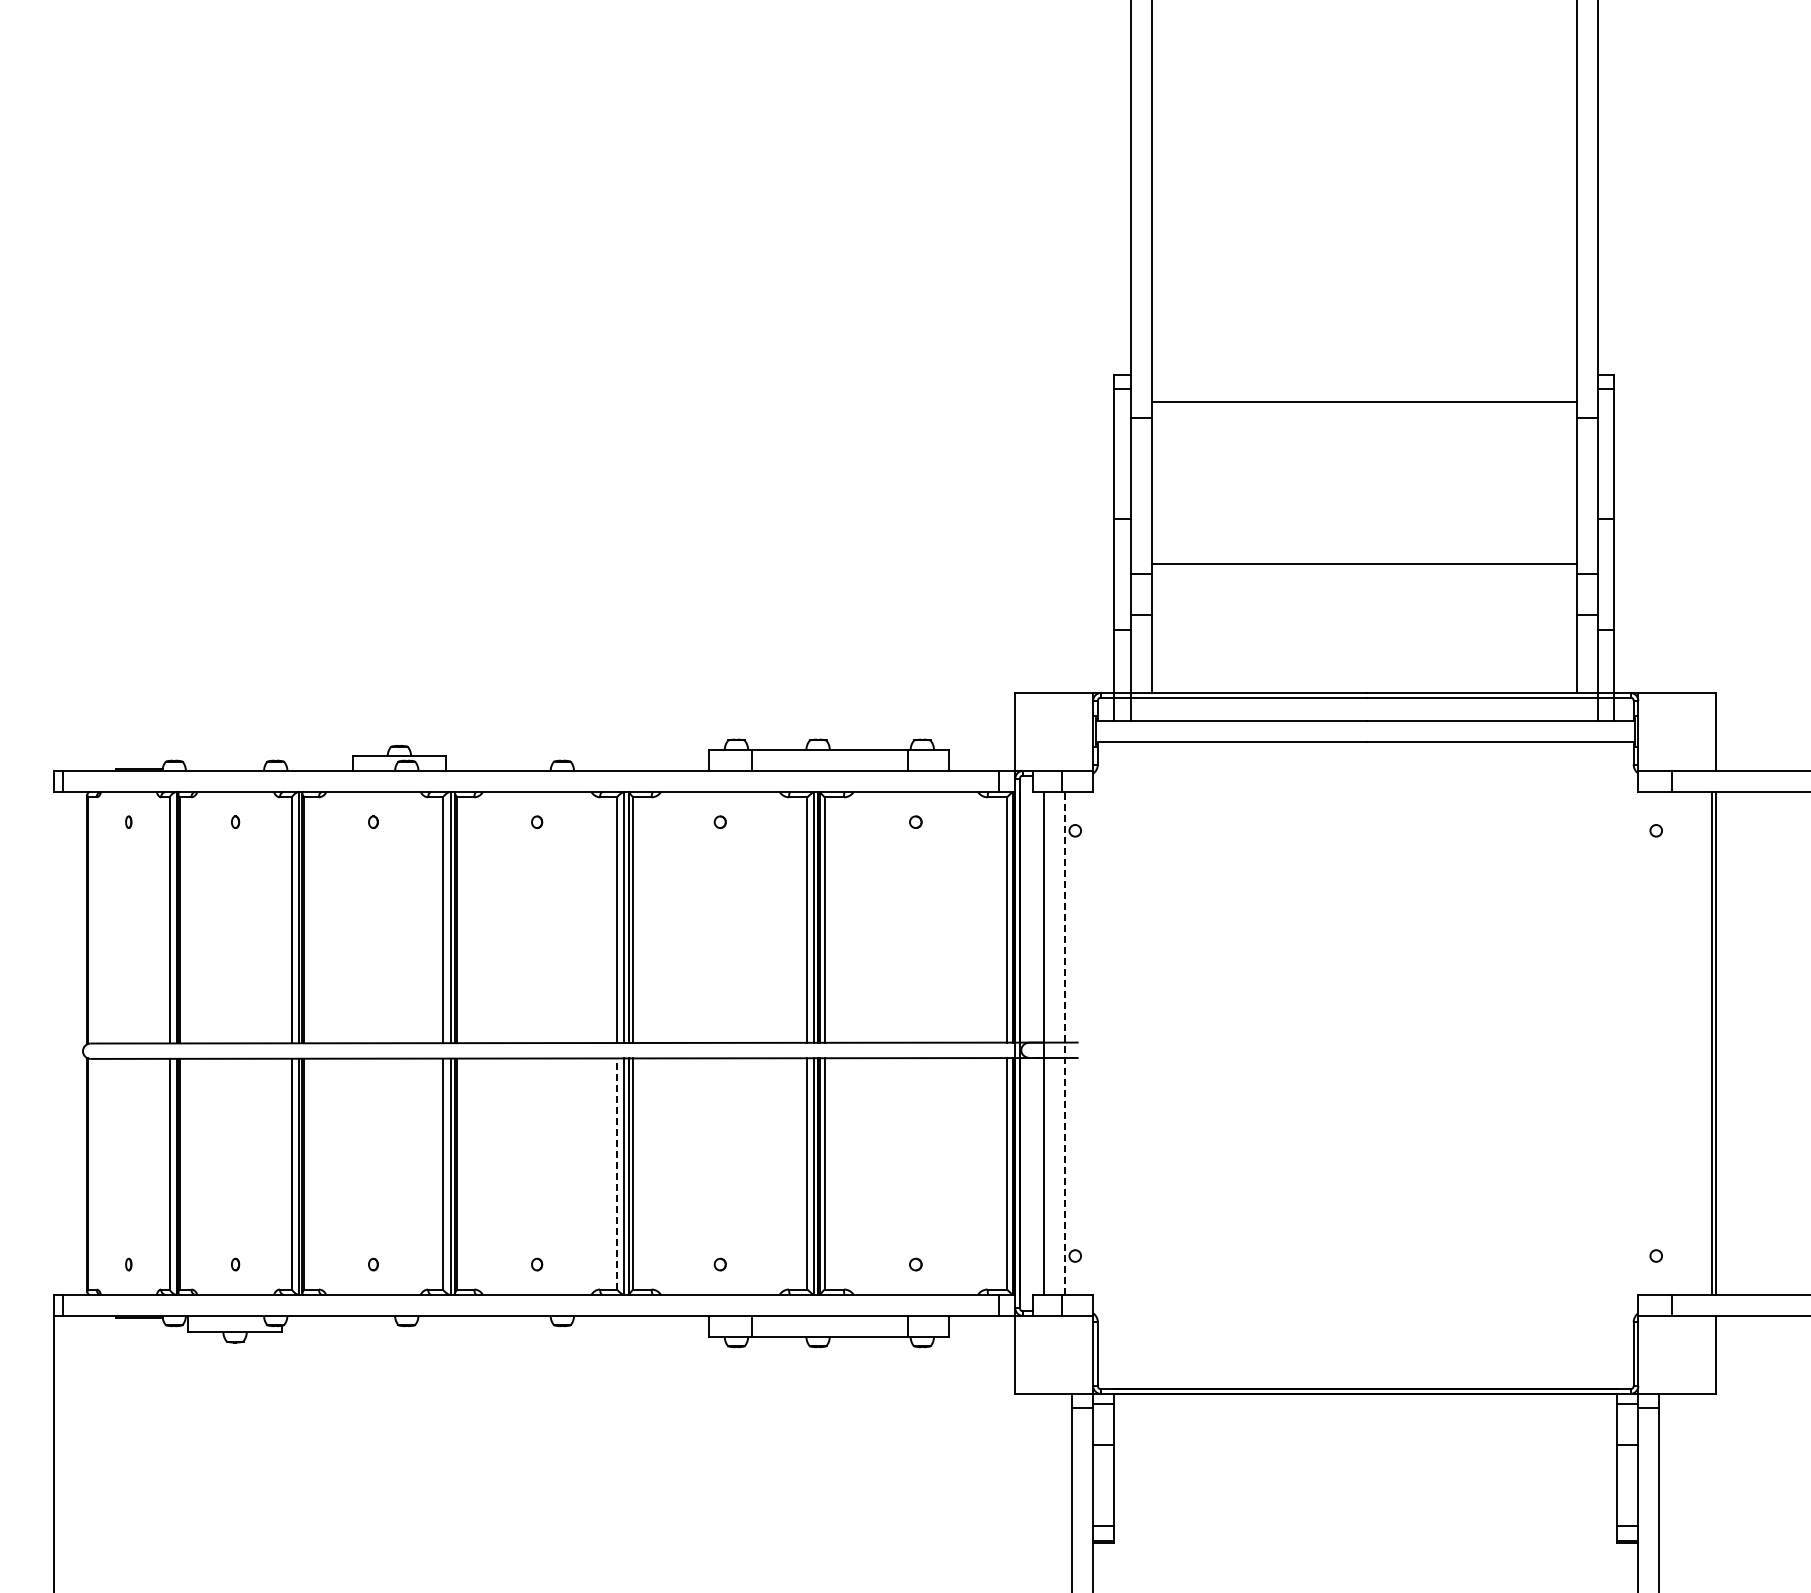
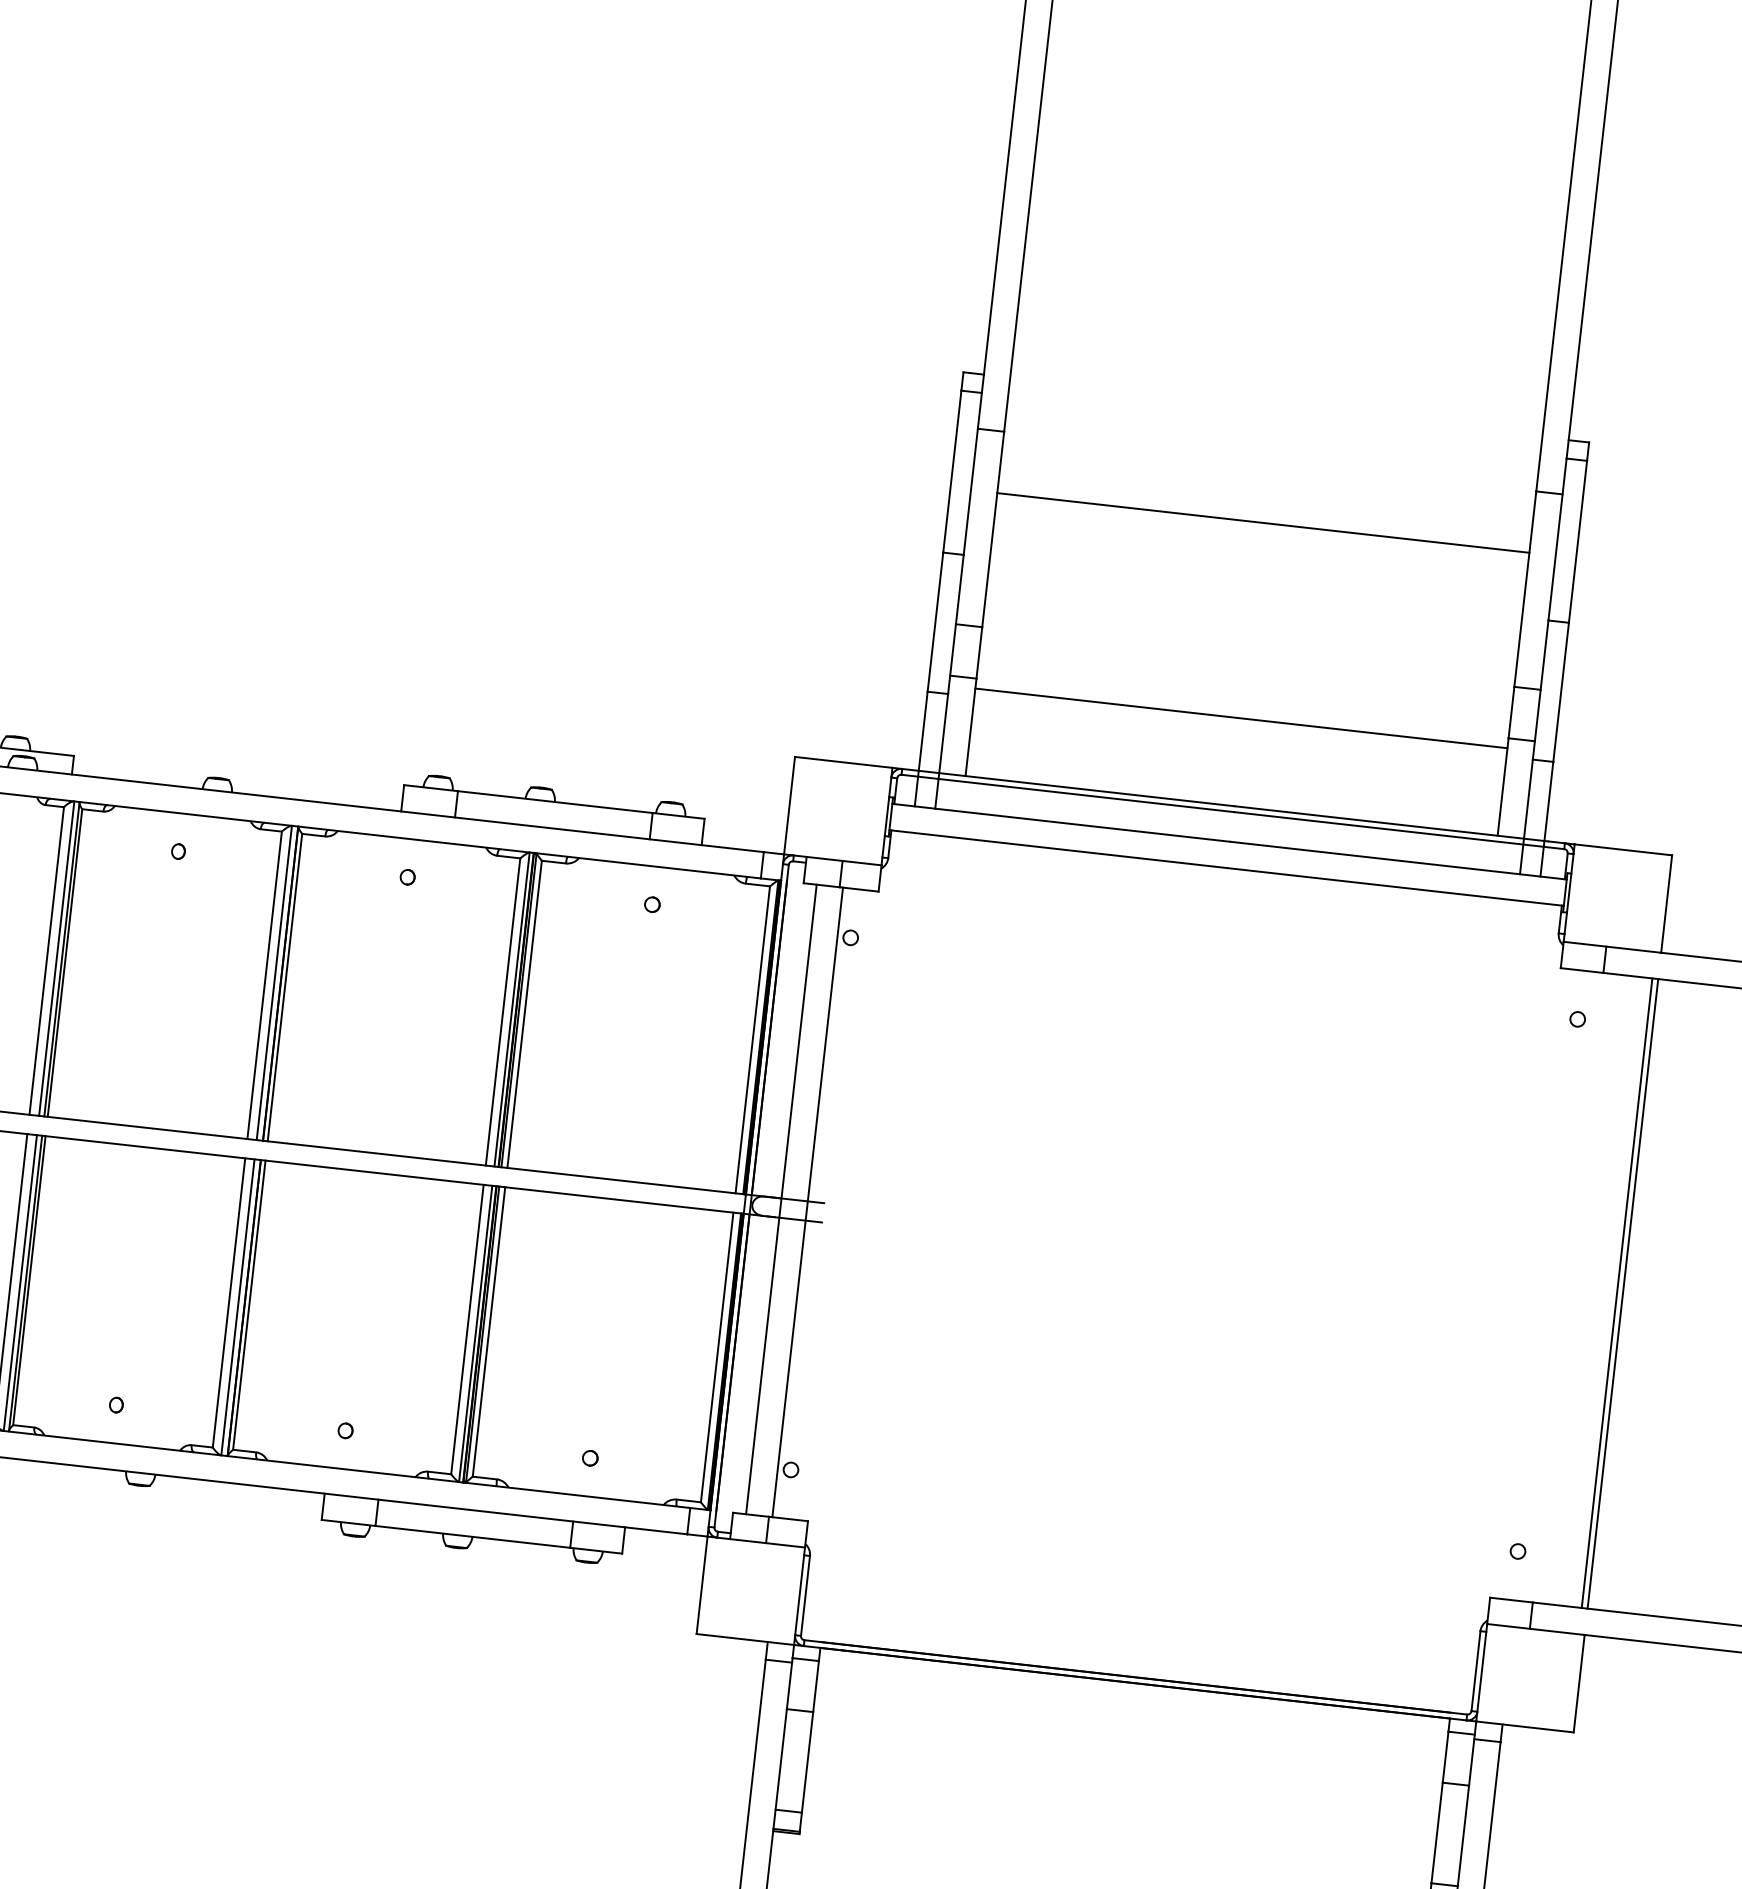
line: (1363, 401) -> (1262, 522), moved
line: (1363, 564) -> (1240, 718), moved
line: (1064, 1043) -> (807, 1202), dashed -> solid
line: (616, 1173) -> (228, 1302), dashed -> solid

